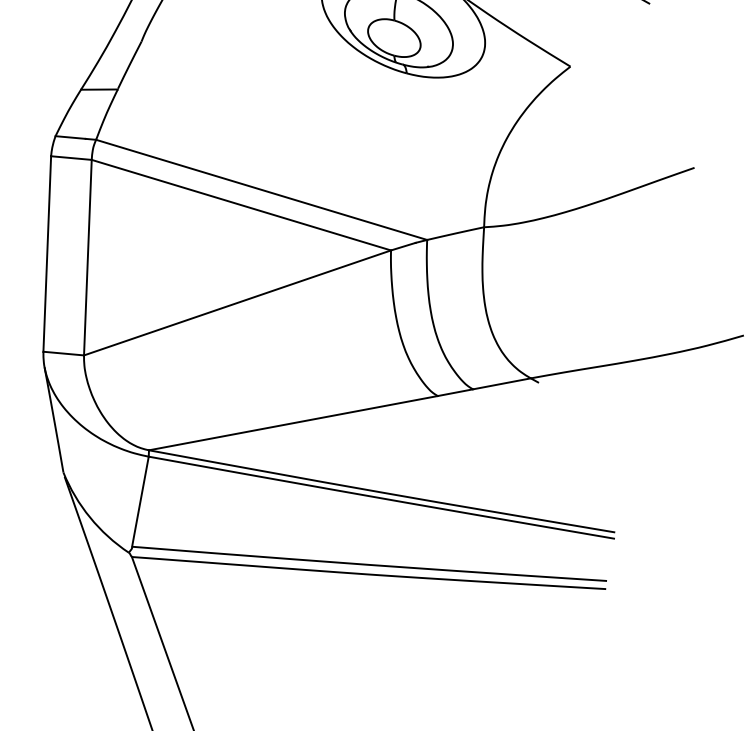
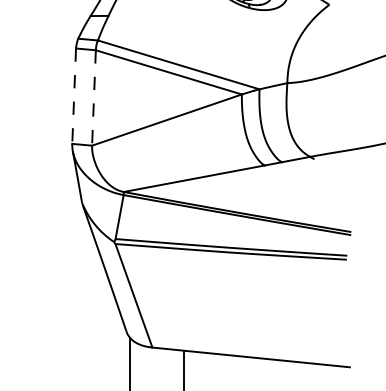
line: (47, 254) -> (74, 96), solid -> dashed
line: (86, 256) -> (93, 97), solid -> dashed

